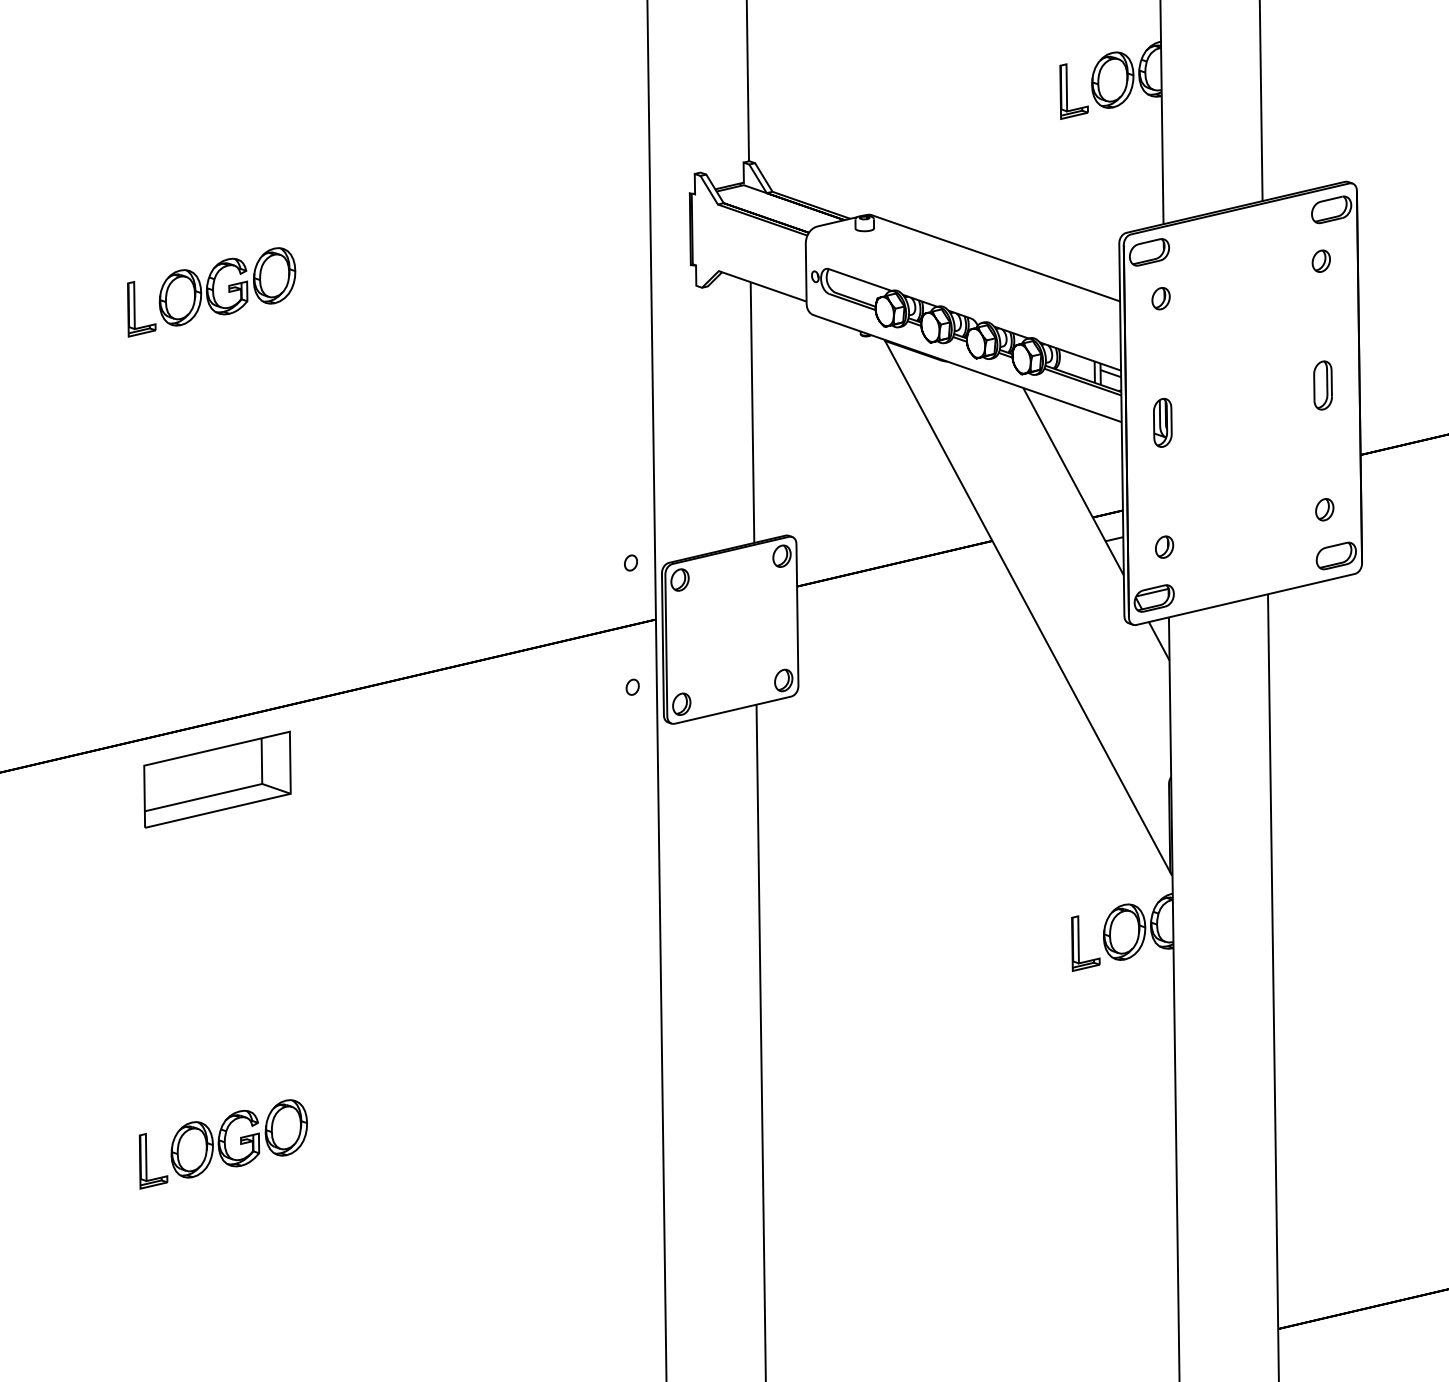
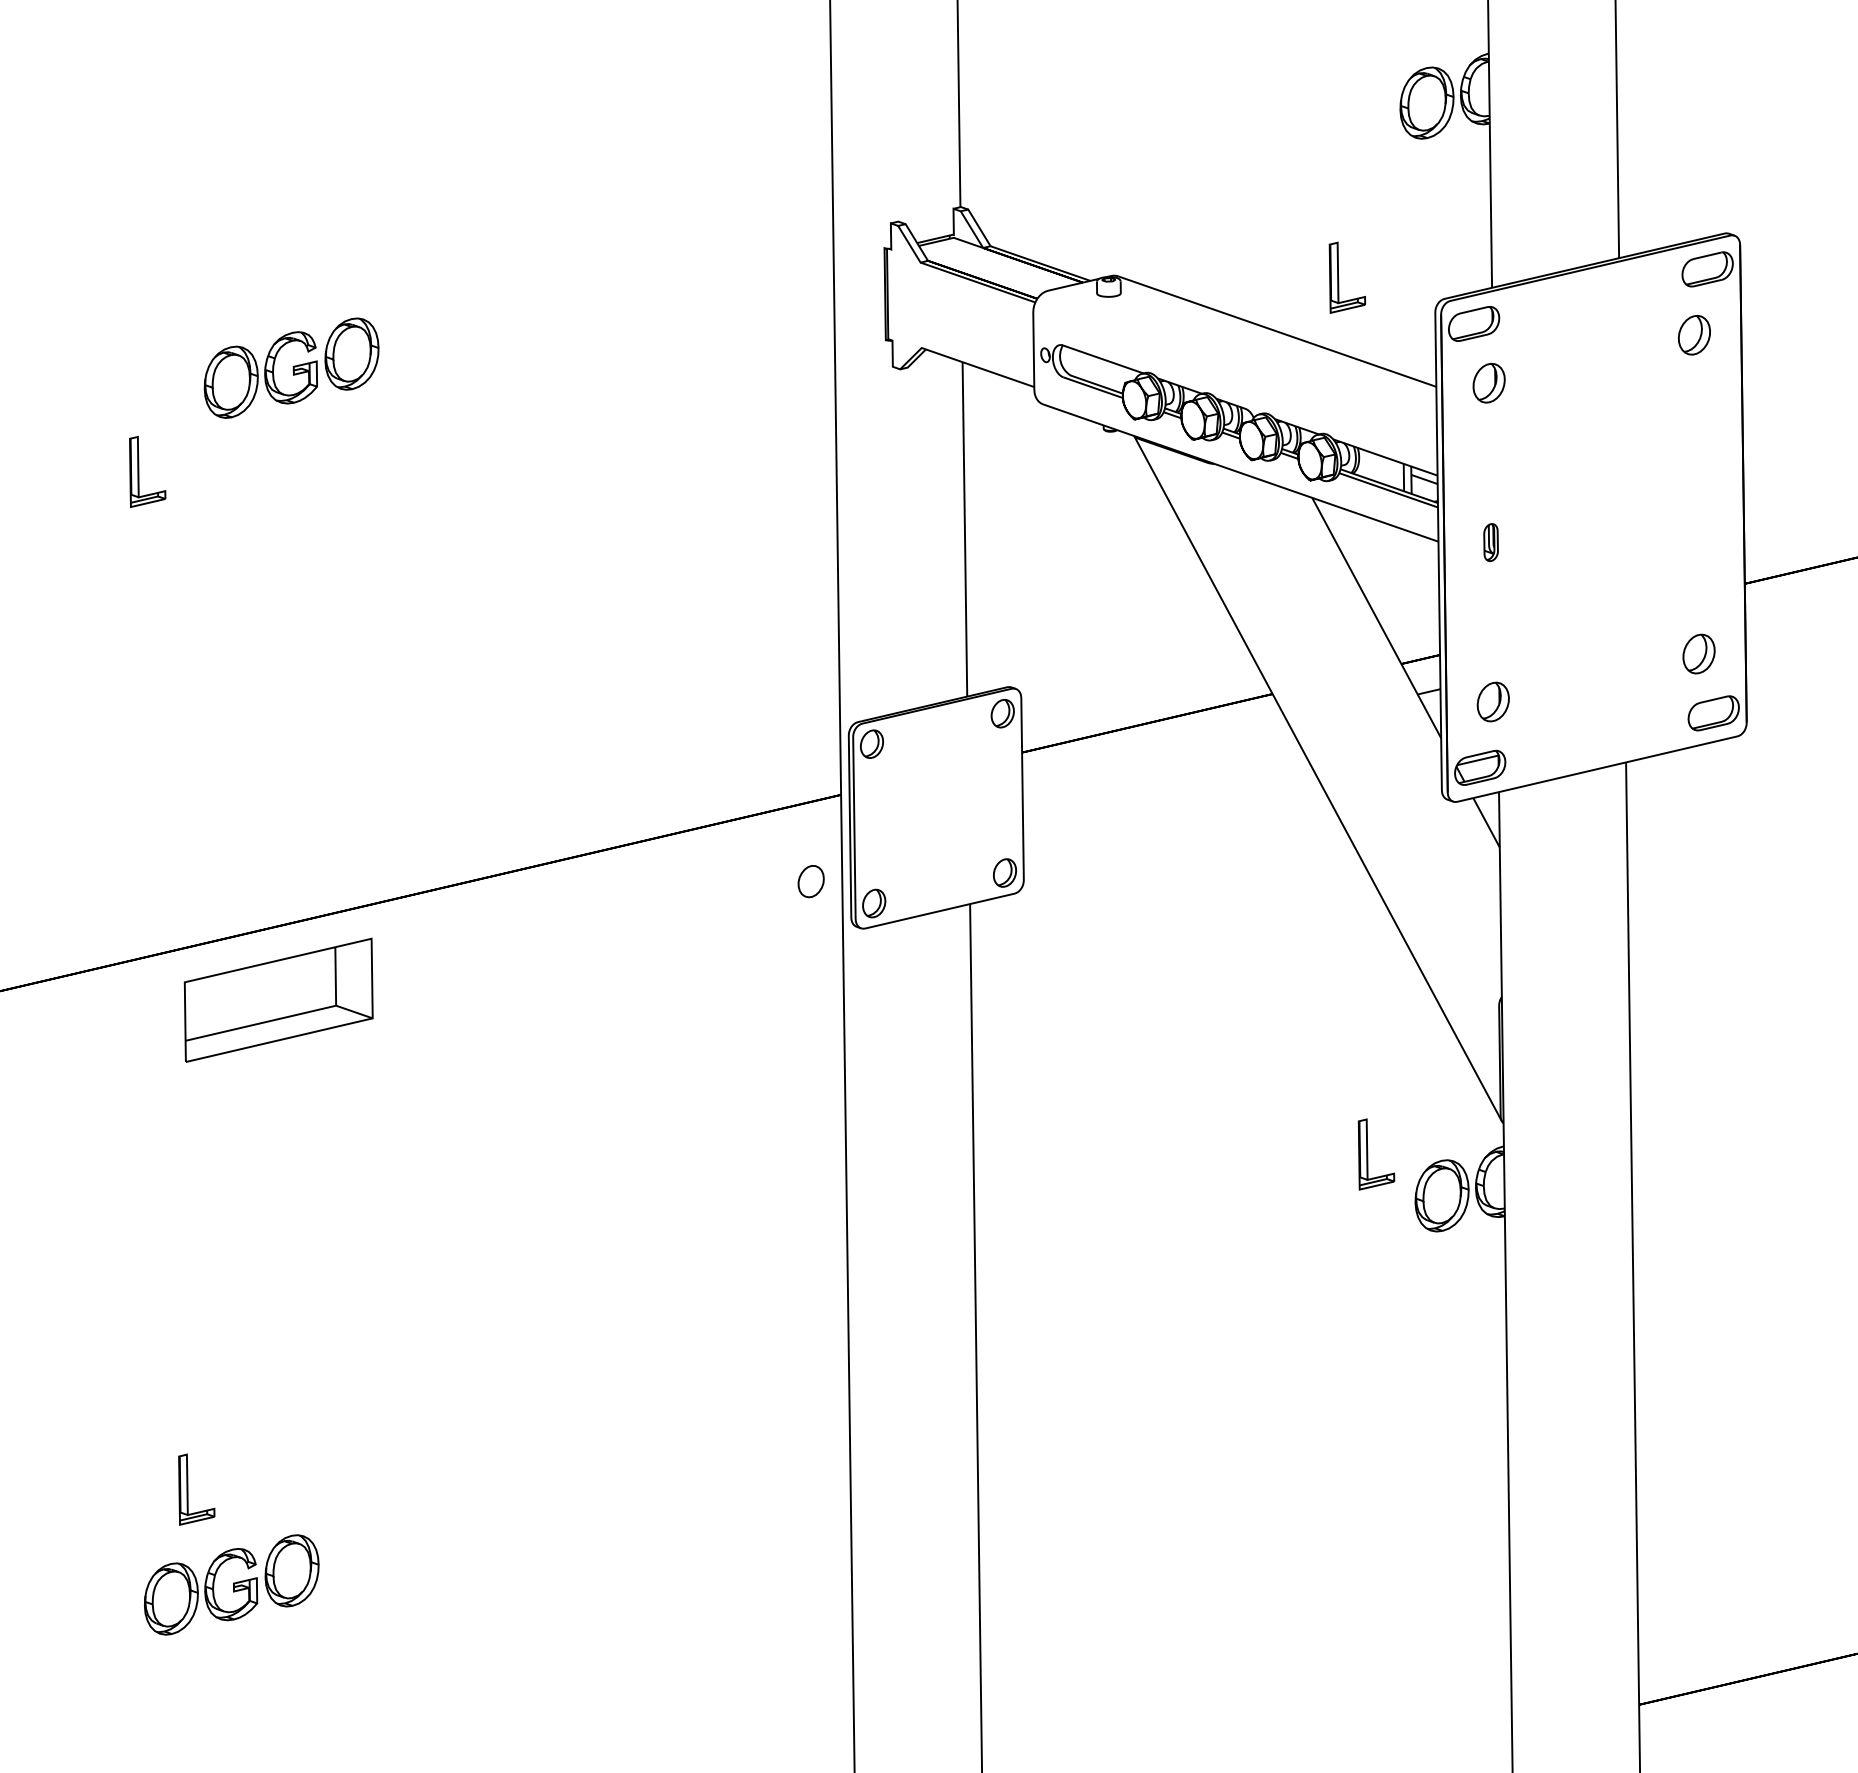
part: (1067, 93) -> (1339, 280), moved
part: (1321, 261) -> (1694, 335), size x1.4
part: (1160, 298) -> (1488, 383), size x1.4
part: (135, 308) -> (139, 471), moved
part: (1322, 385) -> (1696, 494), removed
part: (1162, 422) -> (1490, 542), size x0.6
part: (1324, 509) -> (1698, 653), size x1.4
part: (1164, 546) -> (1493, 701), size x1.4
part: (630, 563) -> (808, 722), removed
part: (632, 687) -> (811, 881), size x1.6
part: (1079, 943) -> (1368, 1154), moved
part: (239, 1138) -> (231, 1584), moved

